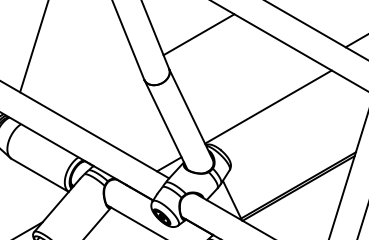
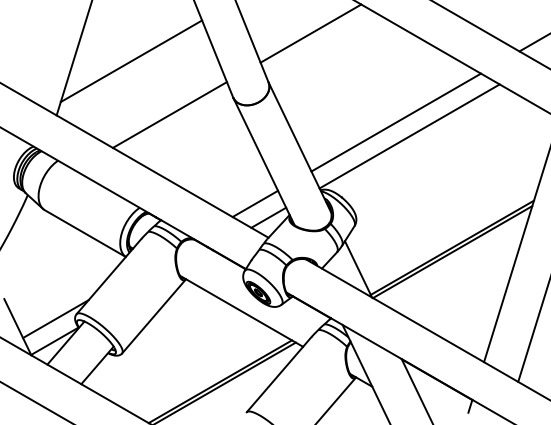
line: (72, 54) -> (131, 61), added
line: (99, 91) -> (169, 114), added
line: (259, 97) -> (396, 122), added
line: (159, 154) -> (255, 203), added

